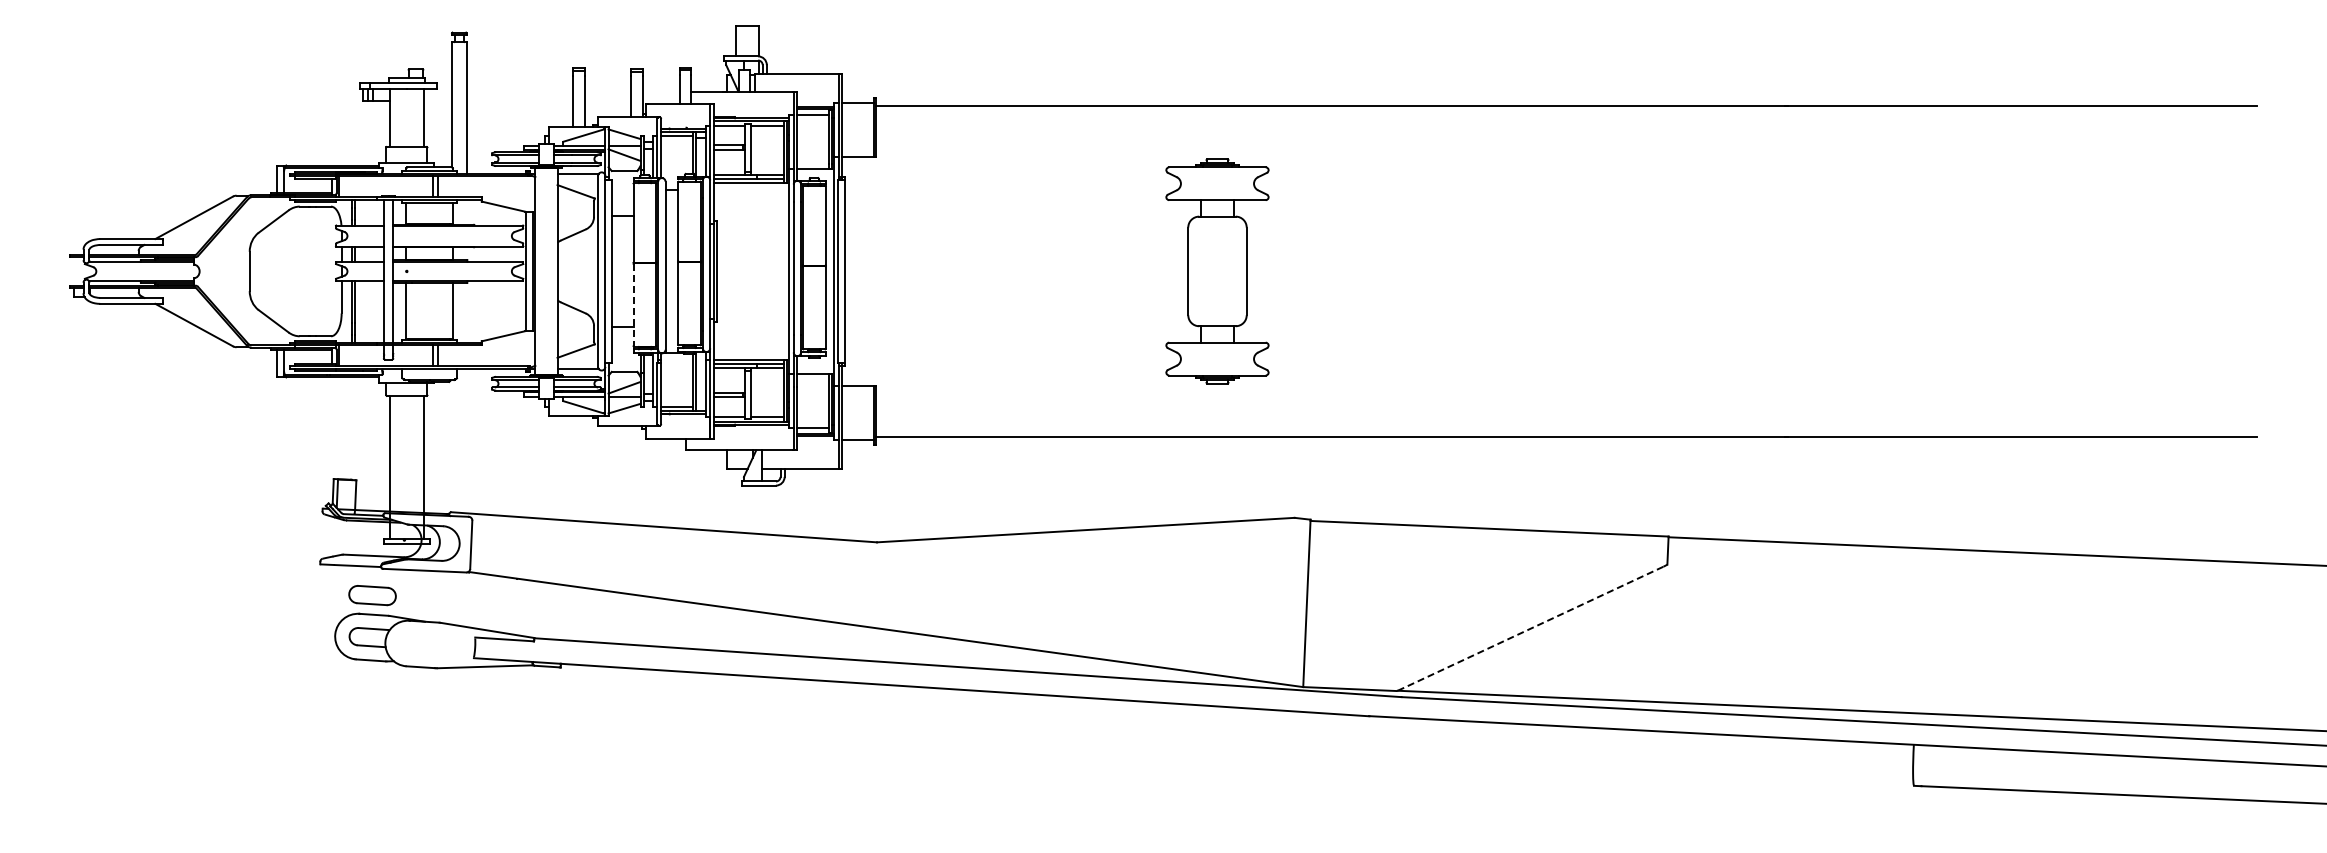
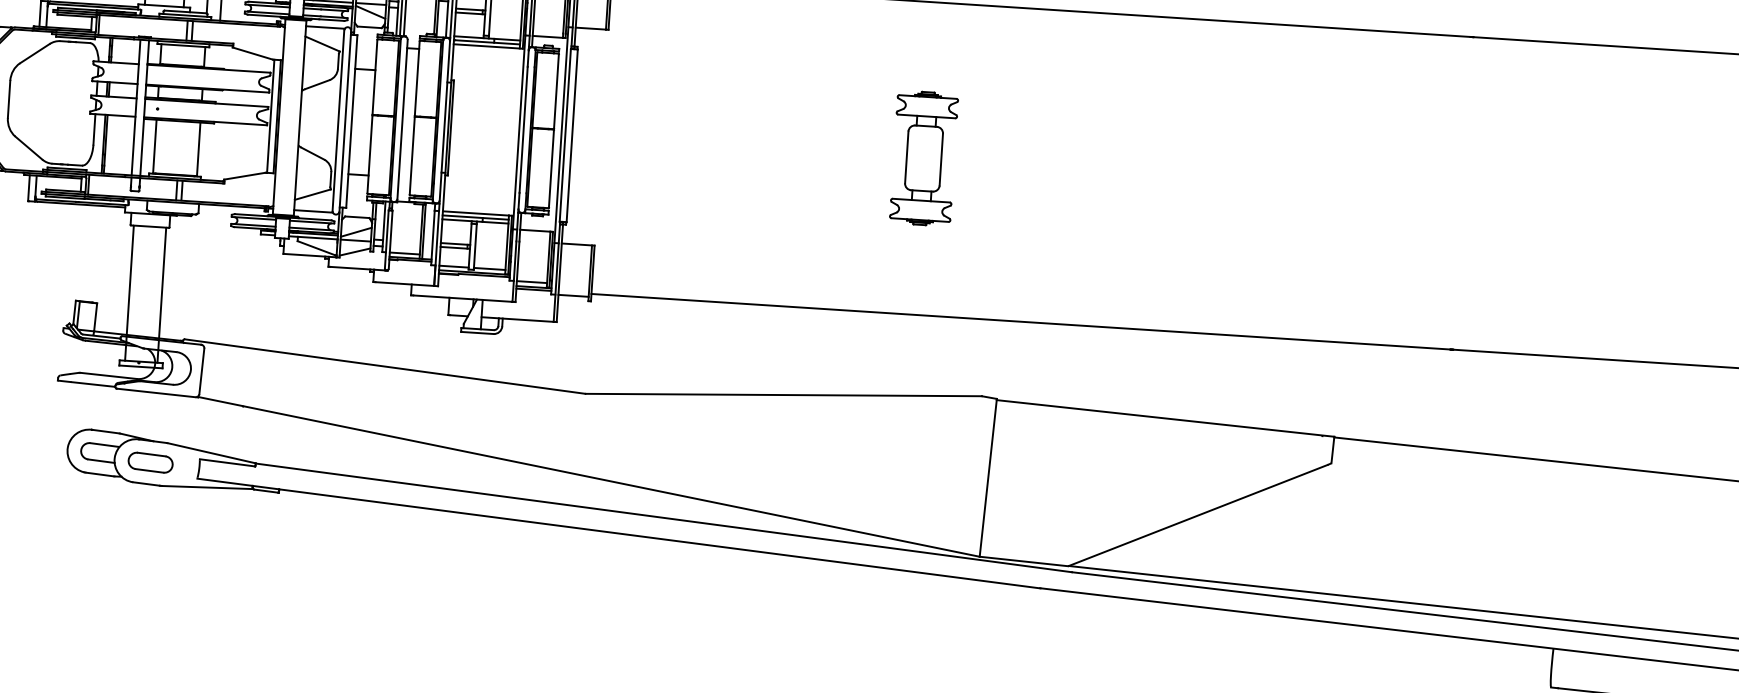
part: (1217, 271) -> (924, 158), size x0.62
line: (633, 305) -> (369, 155), dashed -> solid
part: (372, 595) -> (150, 462), moved
line: (1530, 628) -> (1198, 515), dashed -> solid

